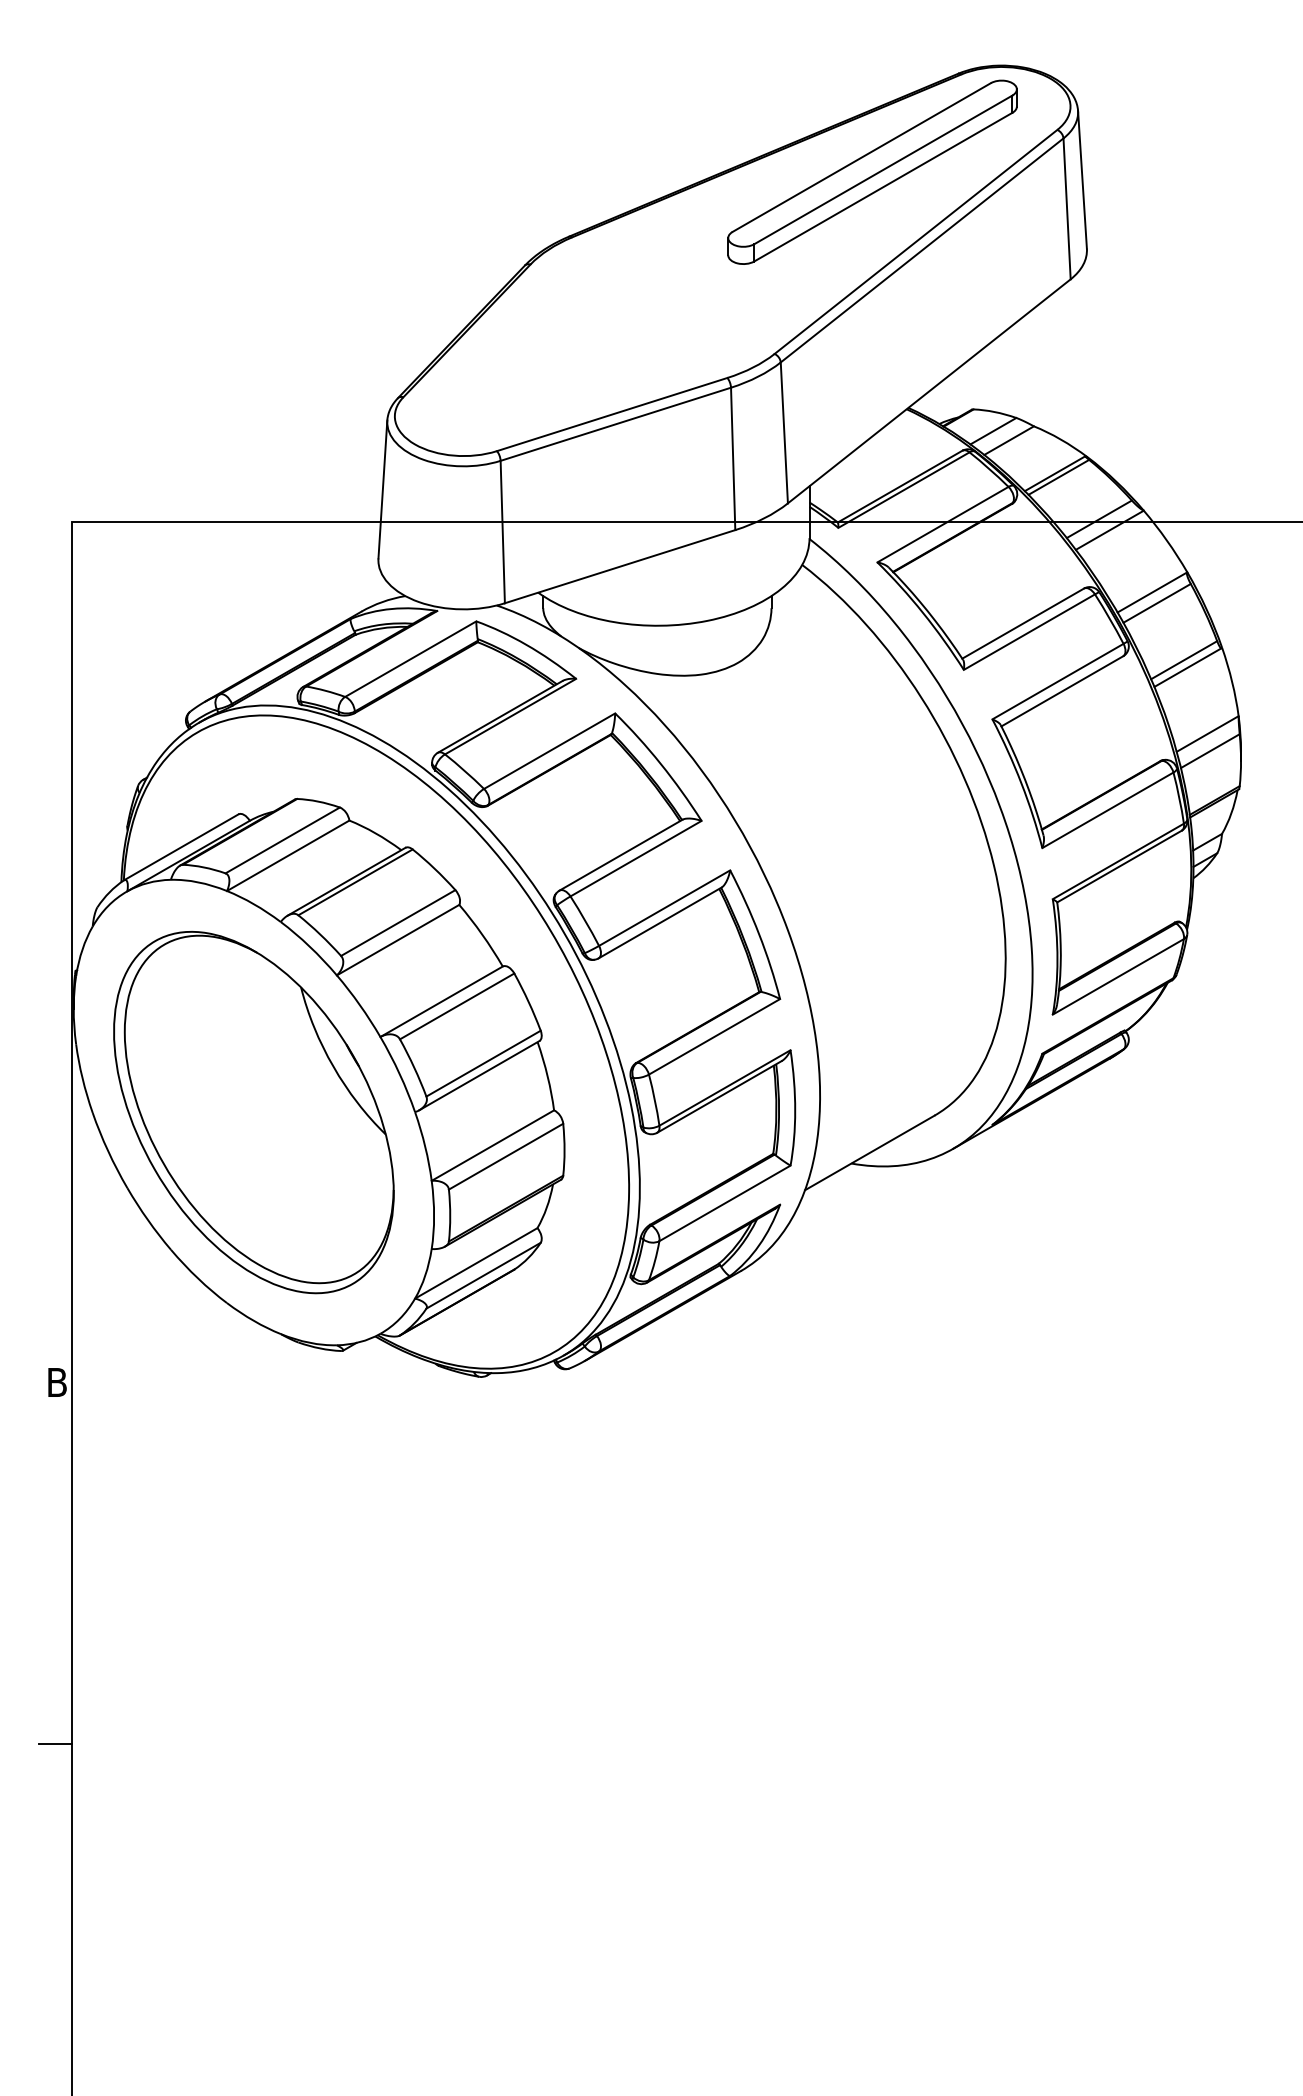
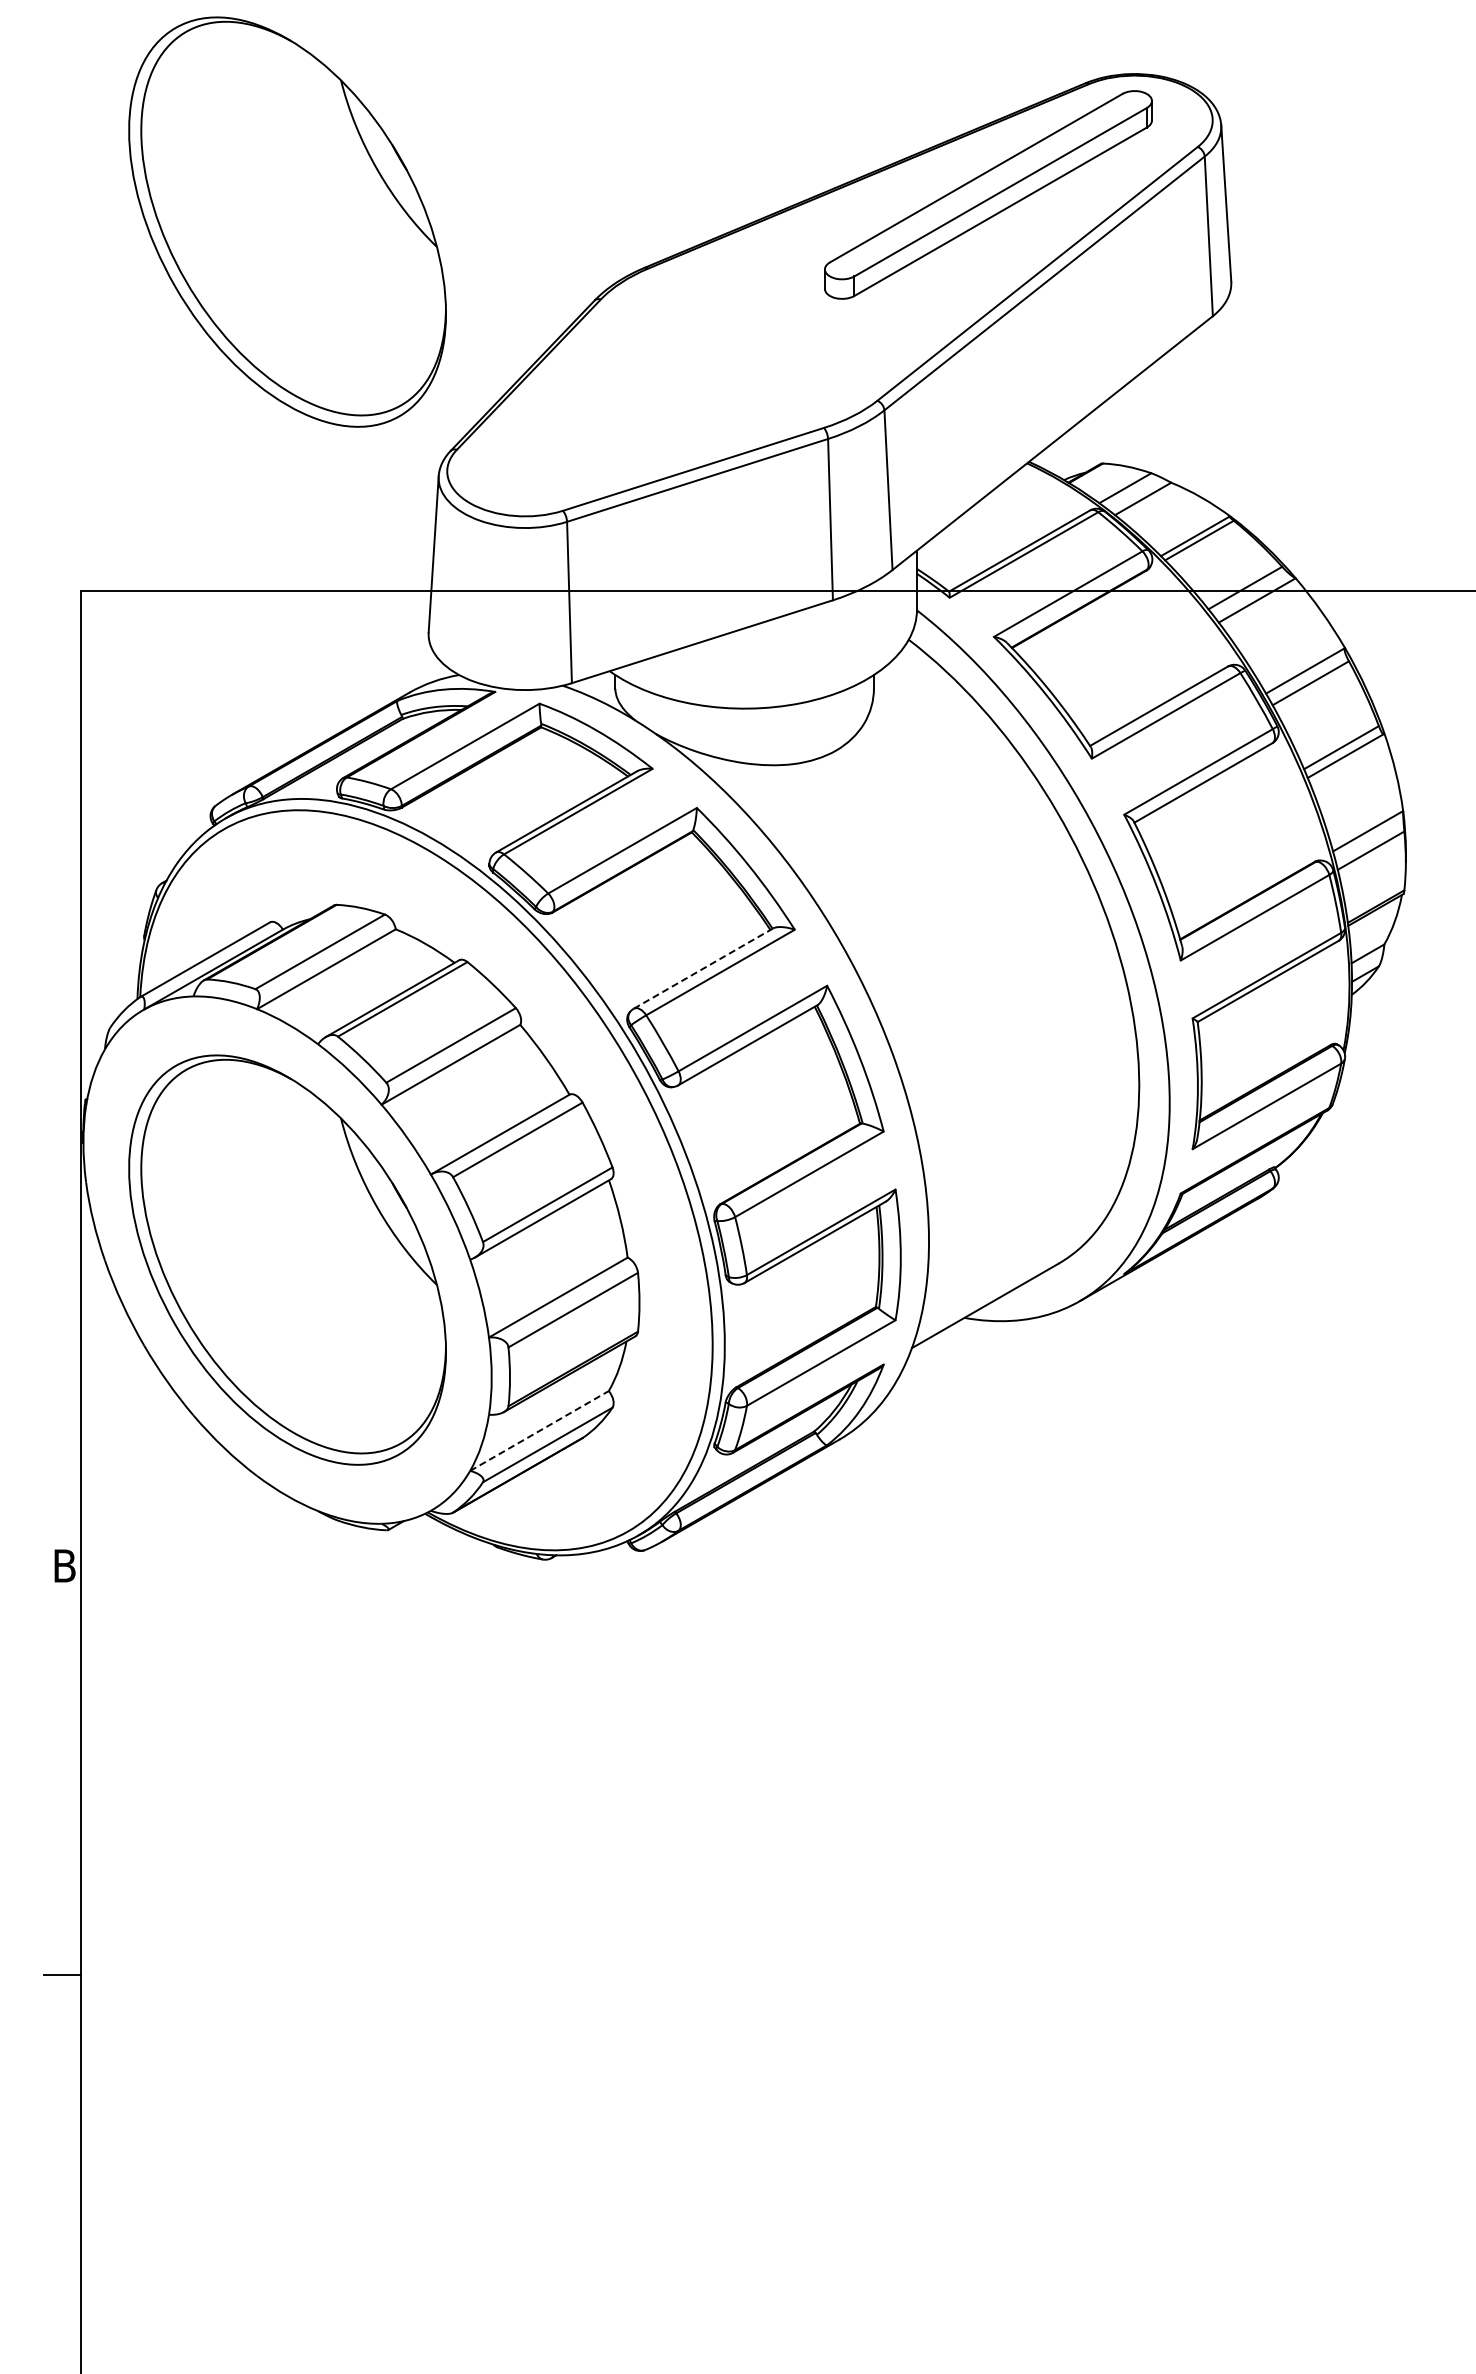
part: (253, 195) -> (287, 221), added
line: (621, 855) -> (703, 968), solid -> dashed
line: (476, 1263) -> (539, 1431), solid -> dashed

